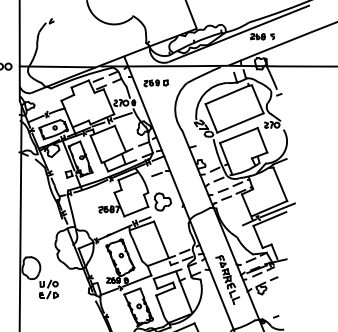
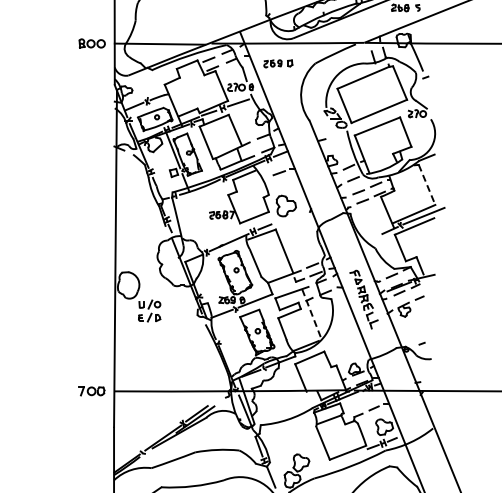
line: (280, 183) -> (427, 184), solid -> dashed
line: (184, 292) -> (312, 314), solid -> dashed

